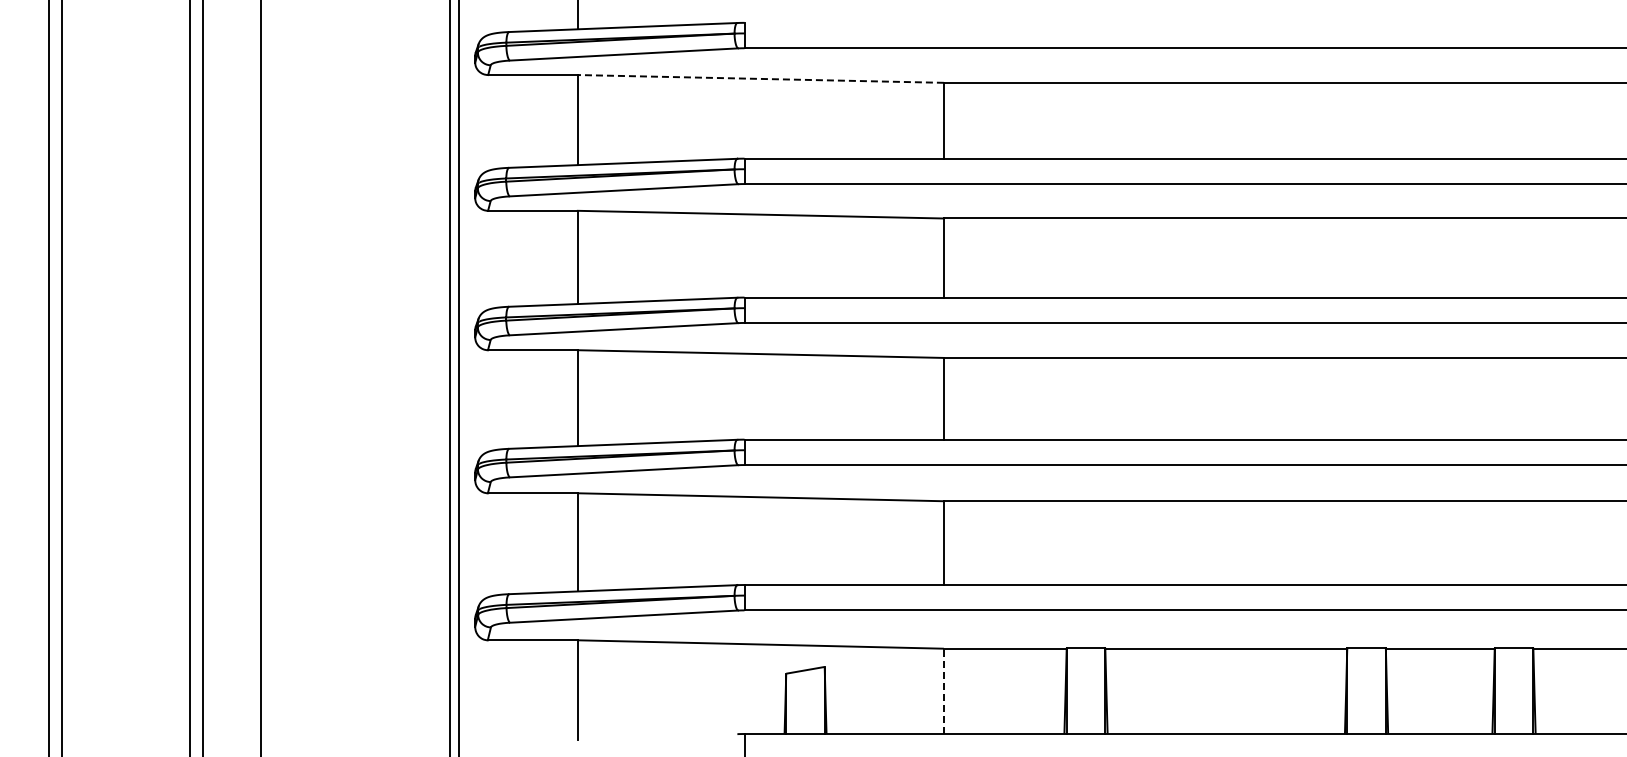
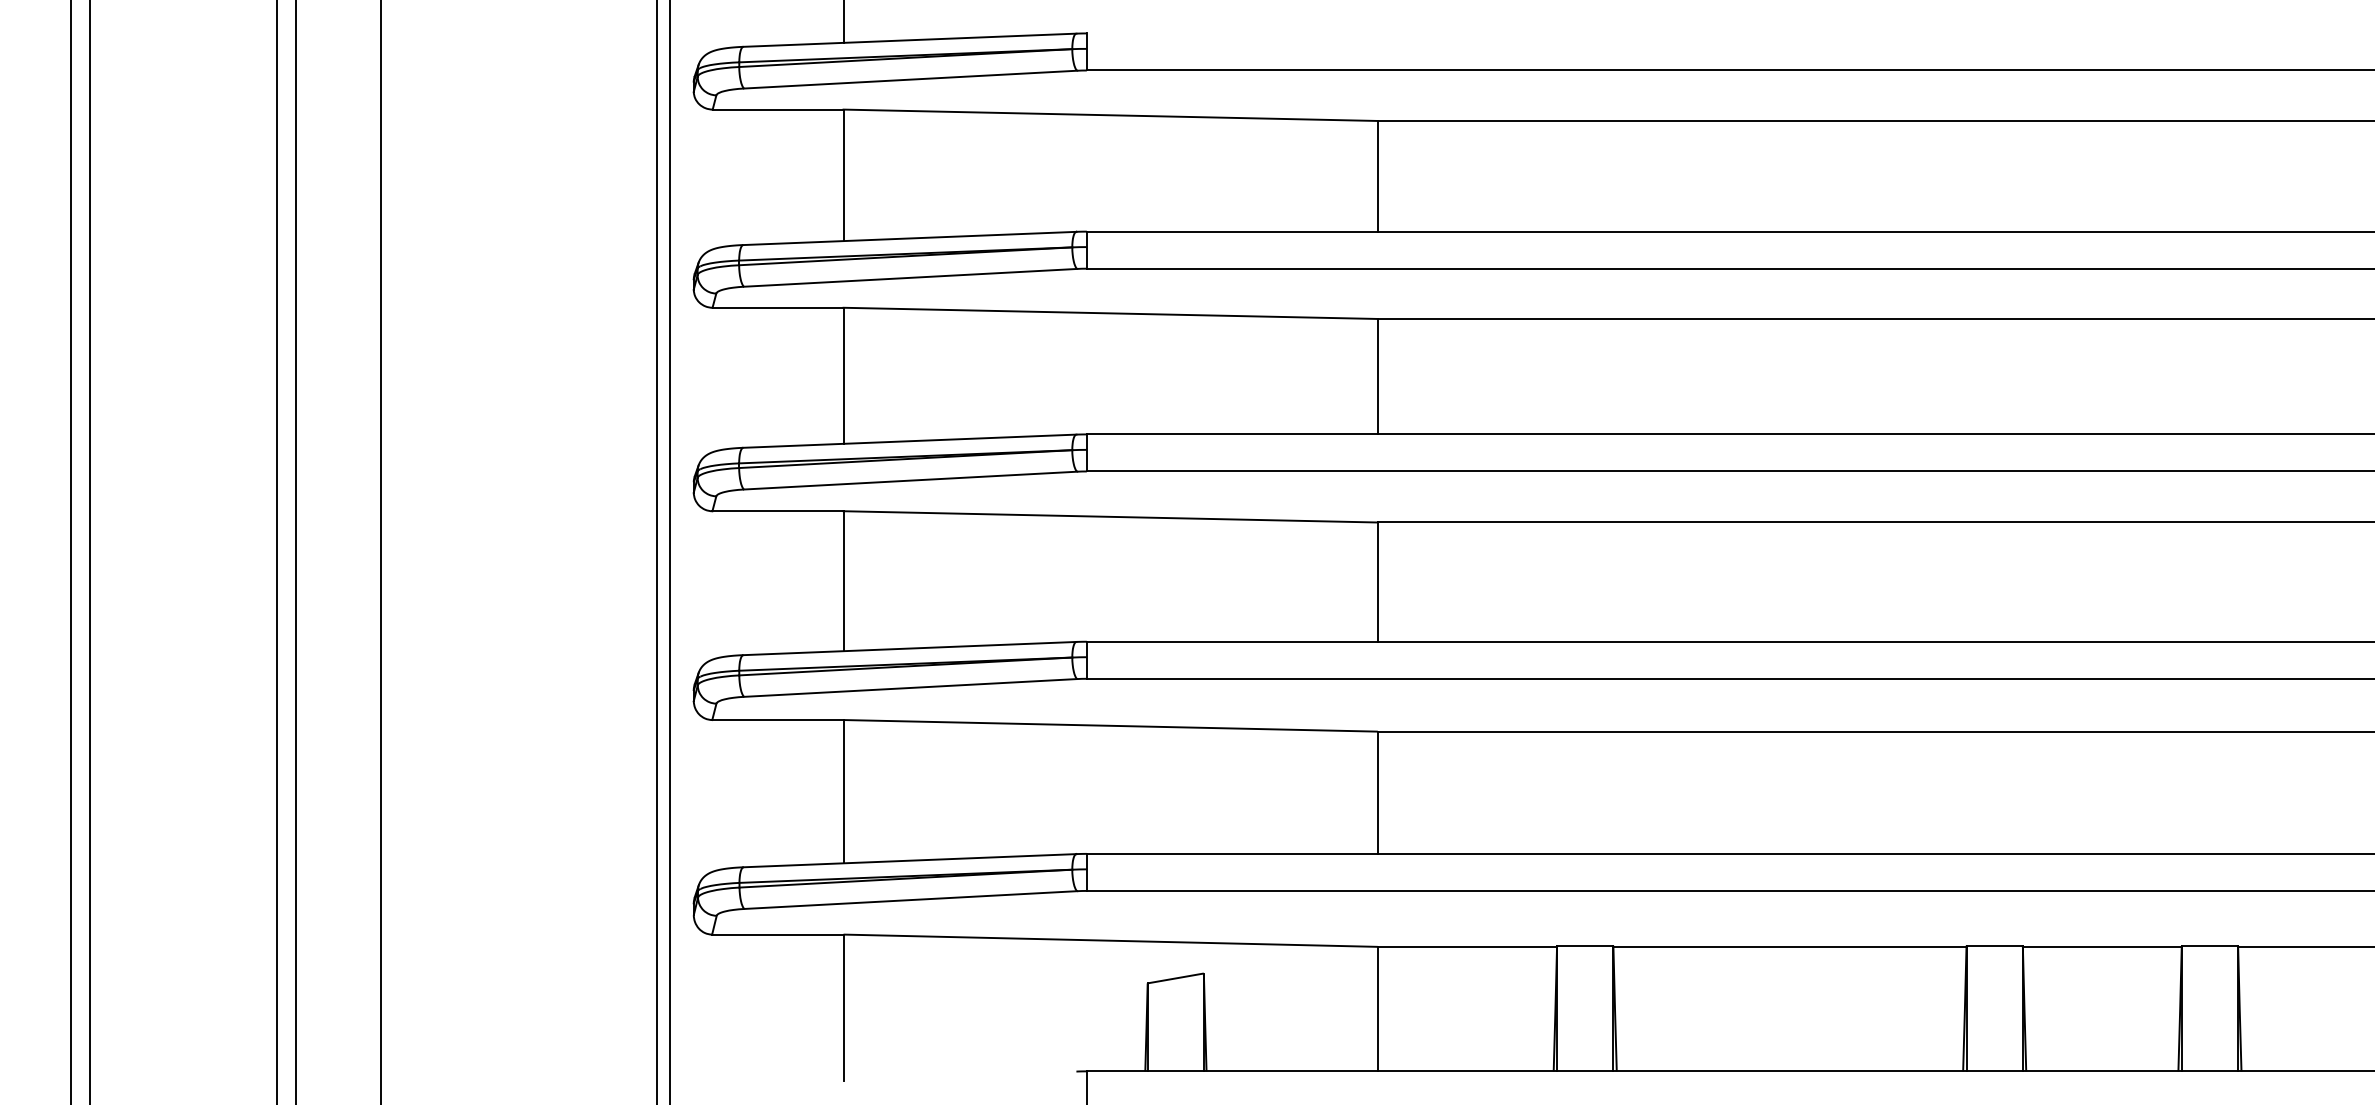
line: (760, 78) -> (1110, 114), dashed -> solid
line: (943, 691) -> (1377, 1009), dashed -> solid

